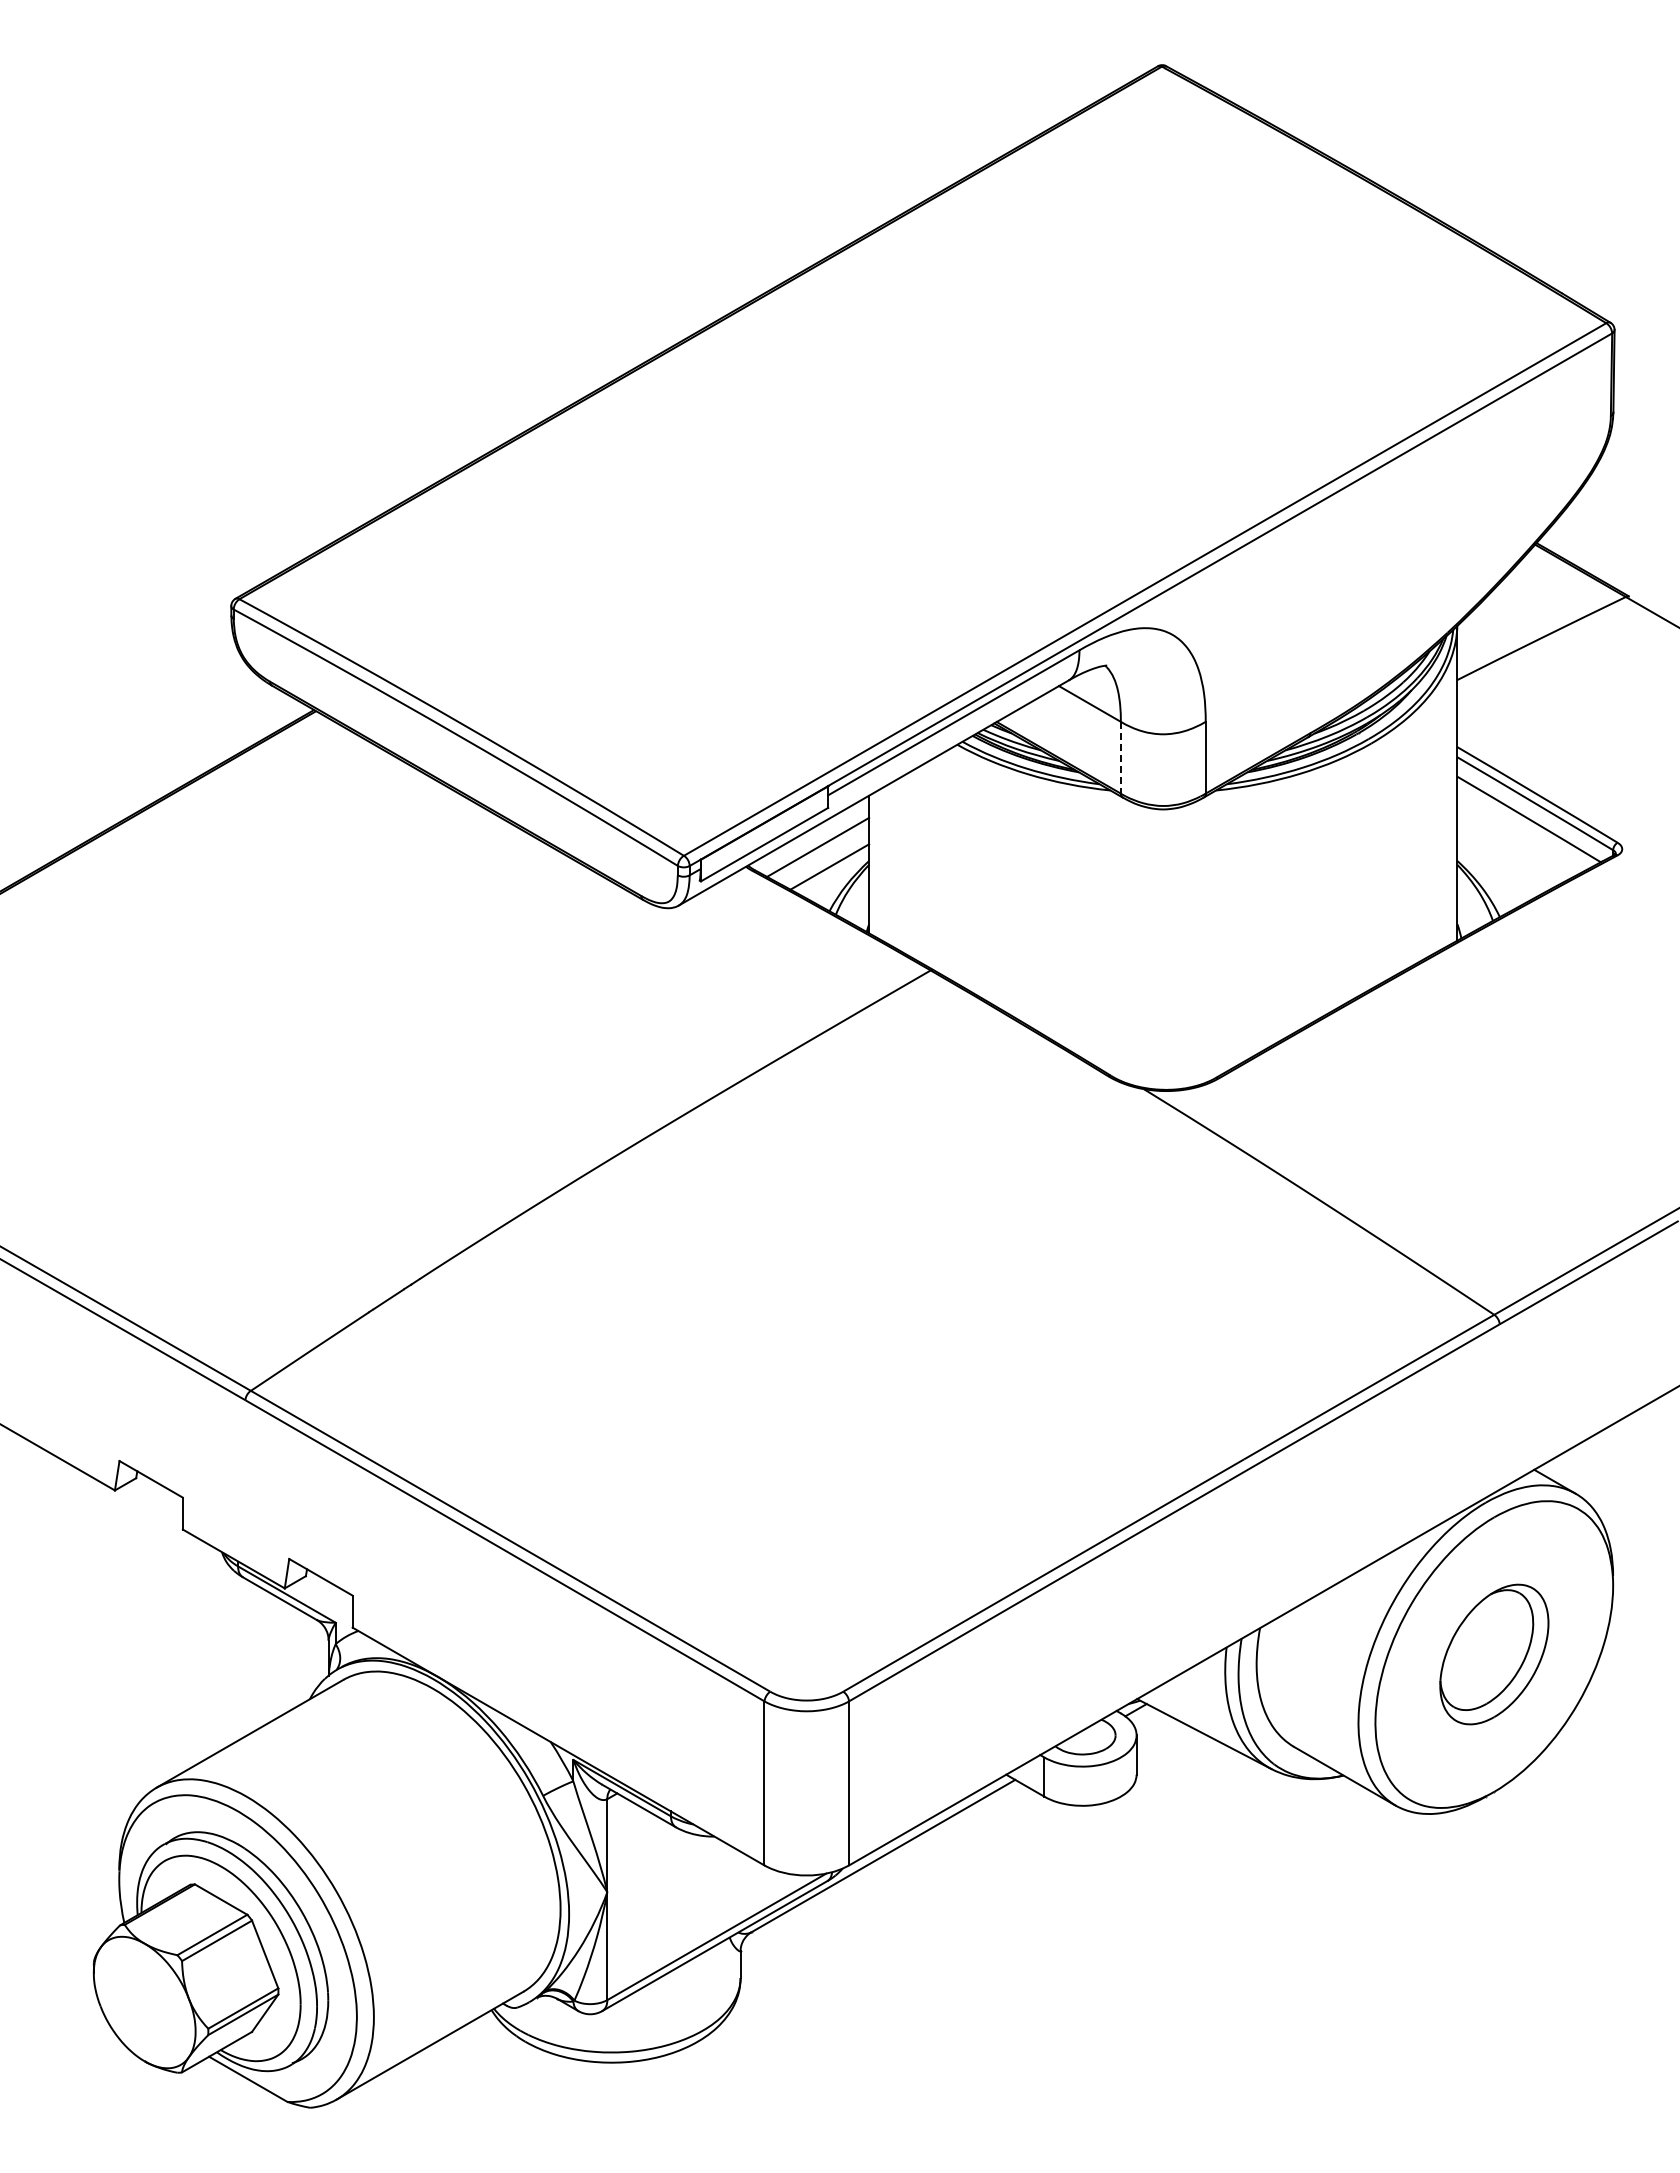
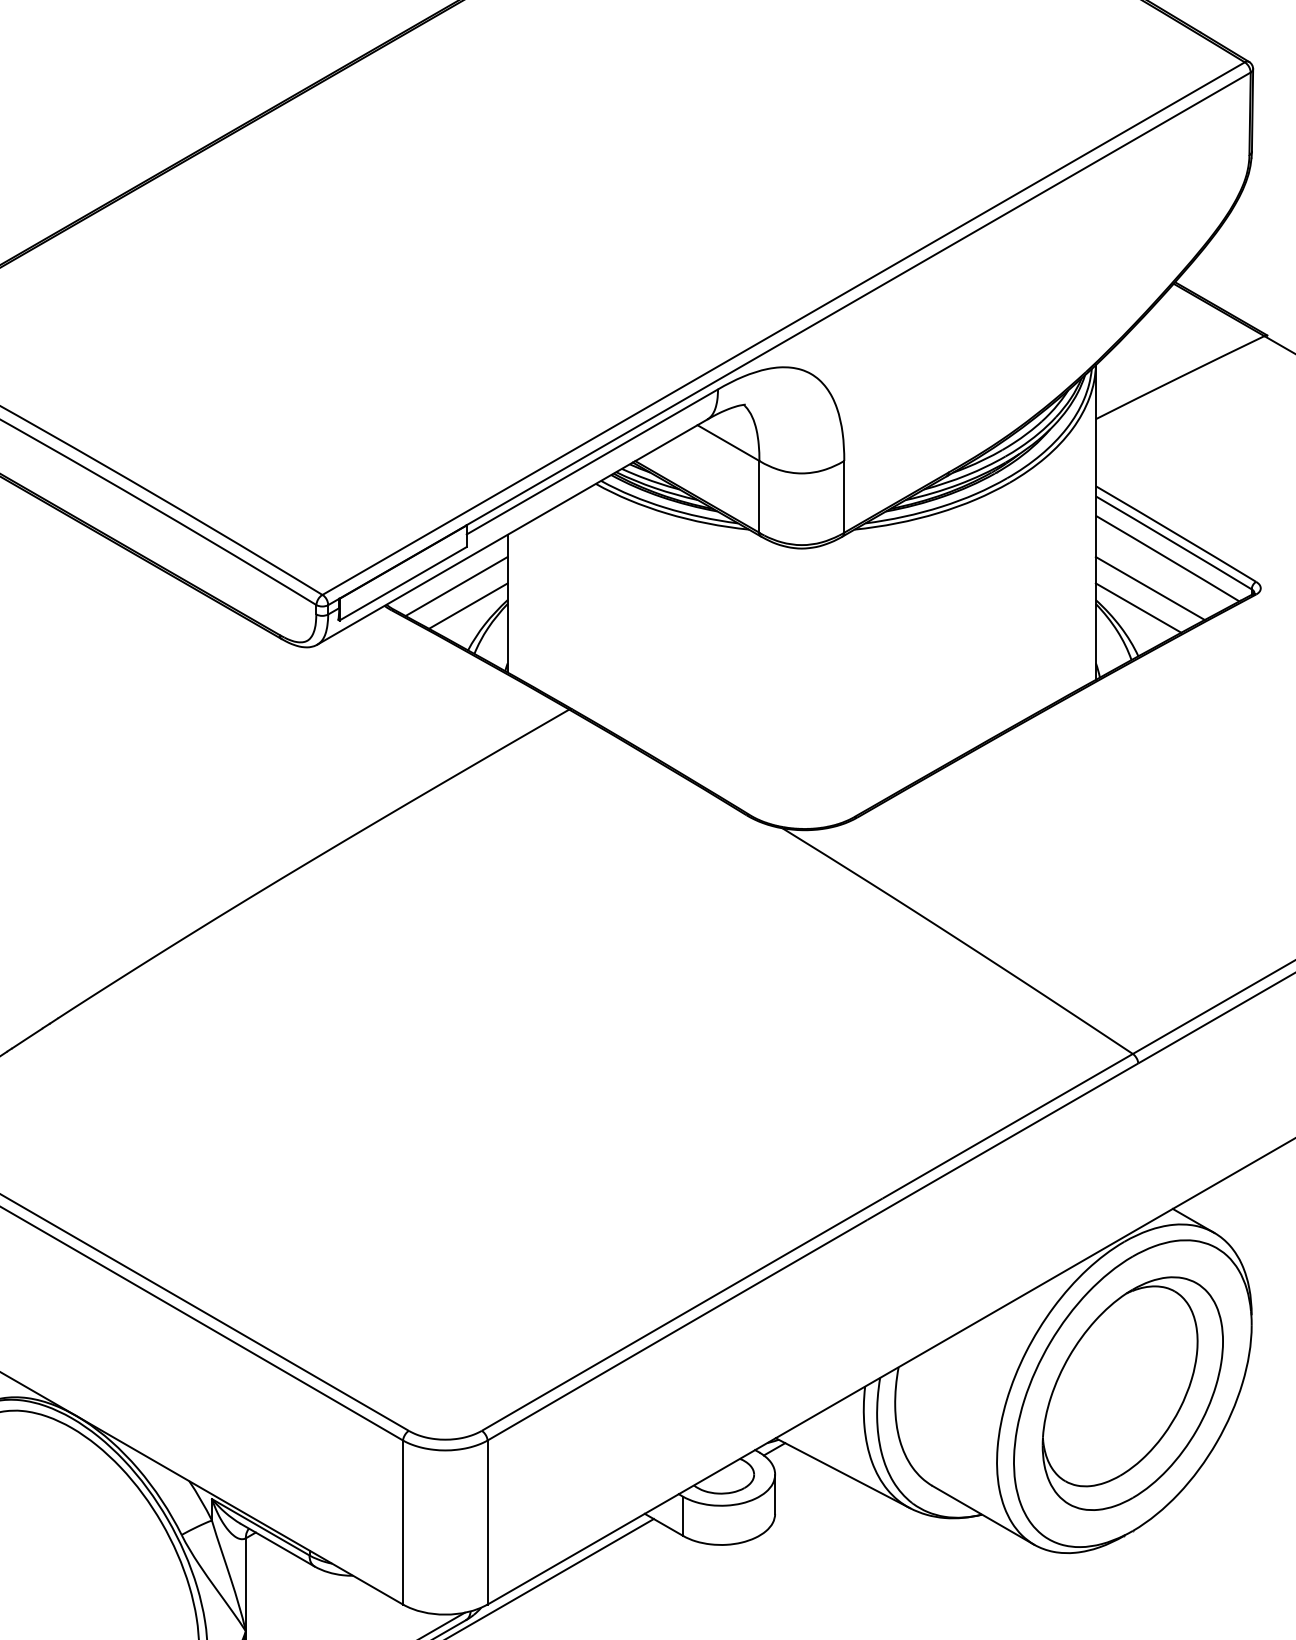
line: (1120, 757) -> (759, 496), dashed -> solid
line: (1511, 848) -> (1150, 587), added
line: (1499, 868) -> (1138, 607), added
part: (1494, 1654) -> (1133, 1393), size x1.67

